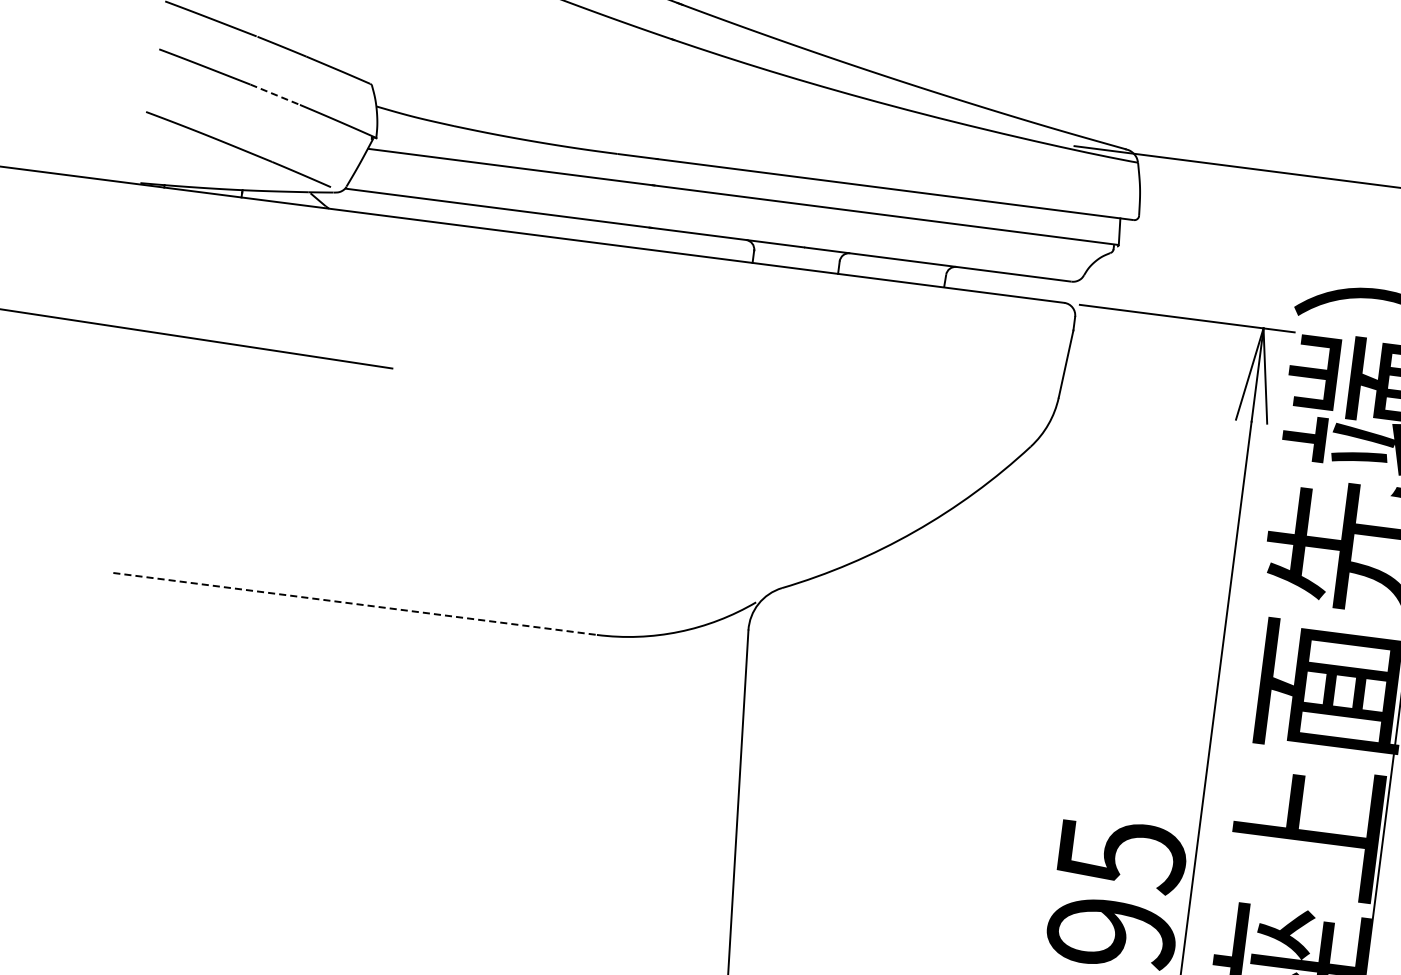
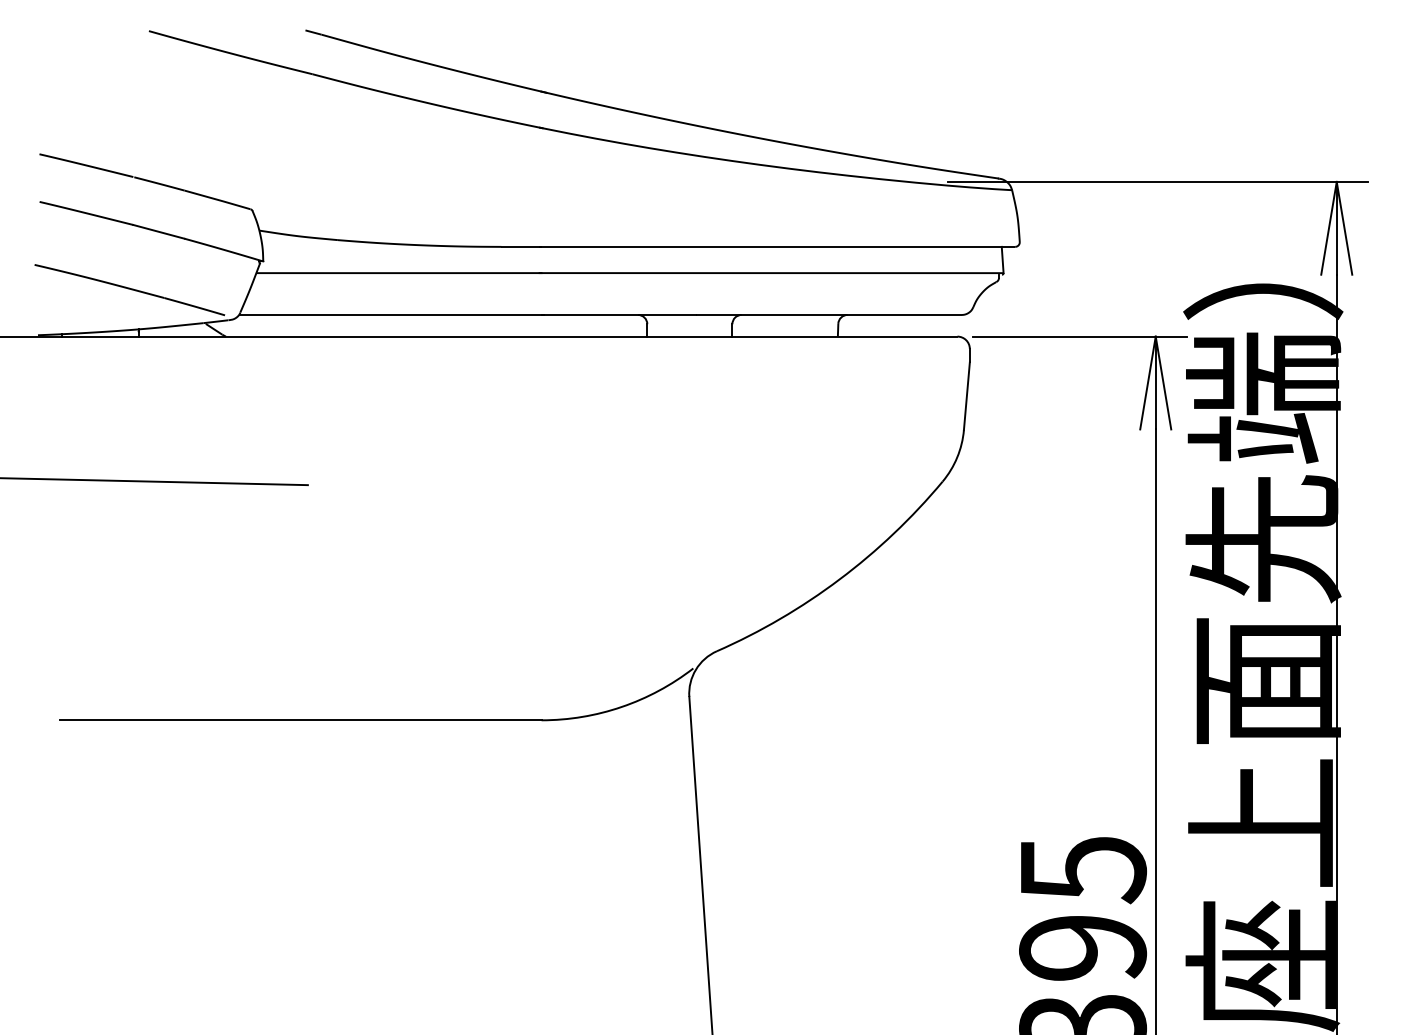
line: (275, 94) -> (159, 231), dashed -> solid
line: (354, 604) -> (300, 720), dashed -> solid

